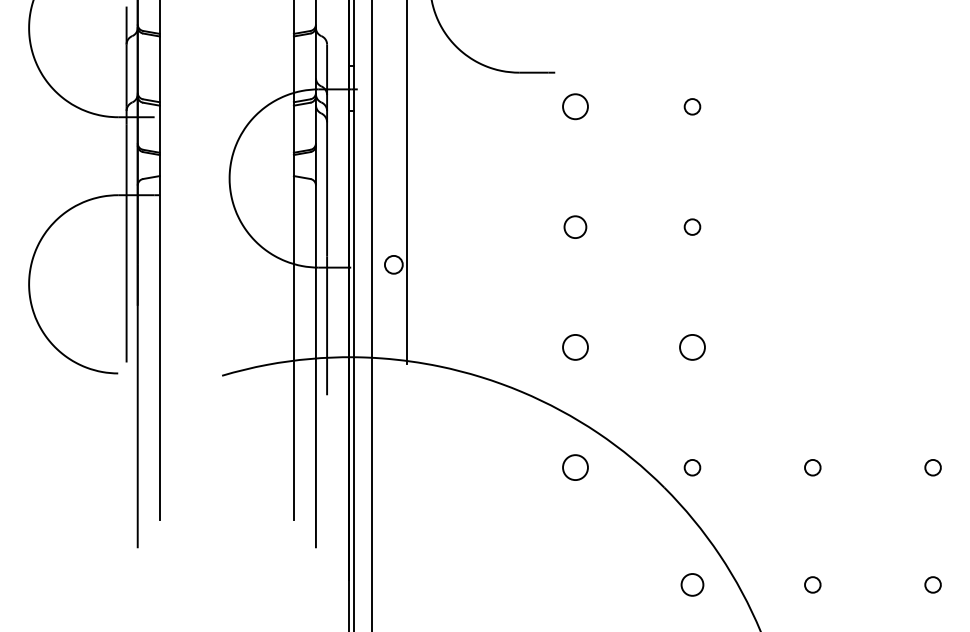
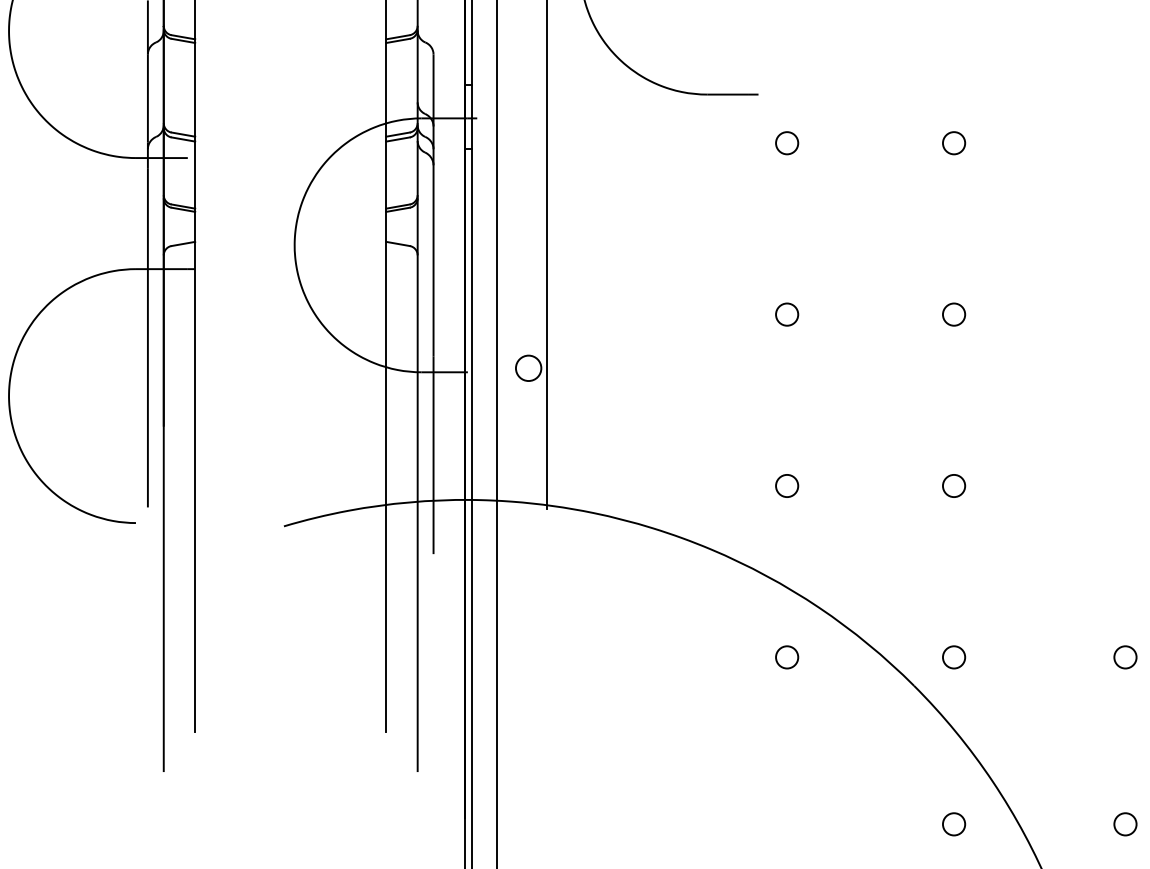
circle: (574, 106) -> (785, 142), size x0.62
circle: (574, 226) -> (785, 313), size x0.71
circle: (574, 347) -> (785, 486), size x0.62
circle: (692, 347) -> (954, 486), size x0.62
circle: (574, 467) -> (785, 657), size x0.62
circle: (692, 584) -> (954, 823), size x0.71

